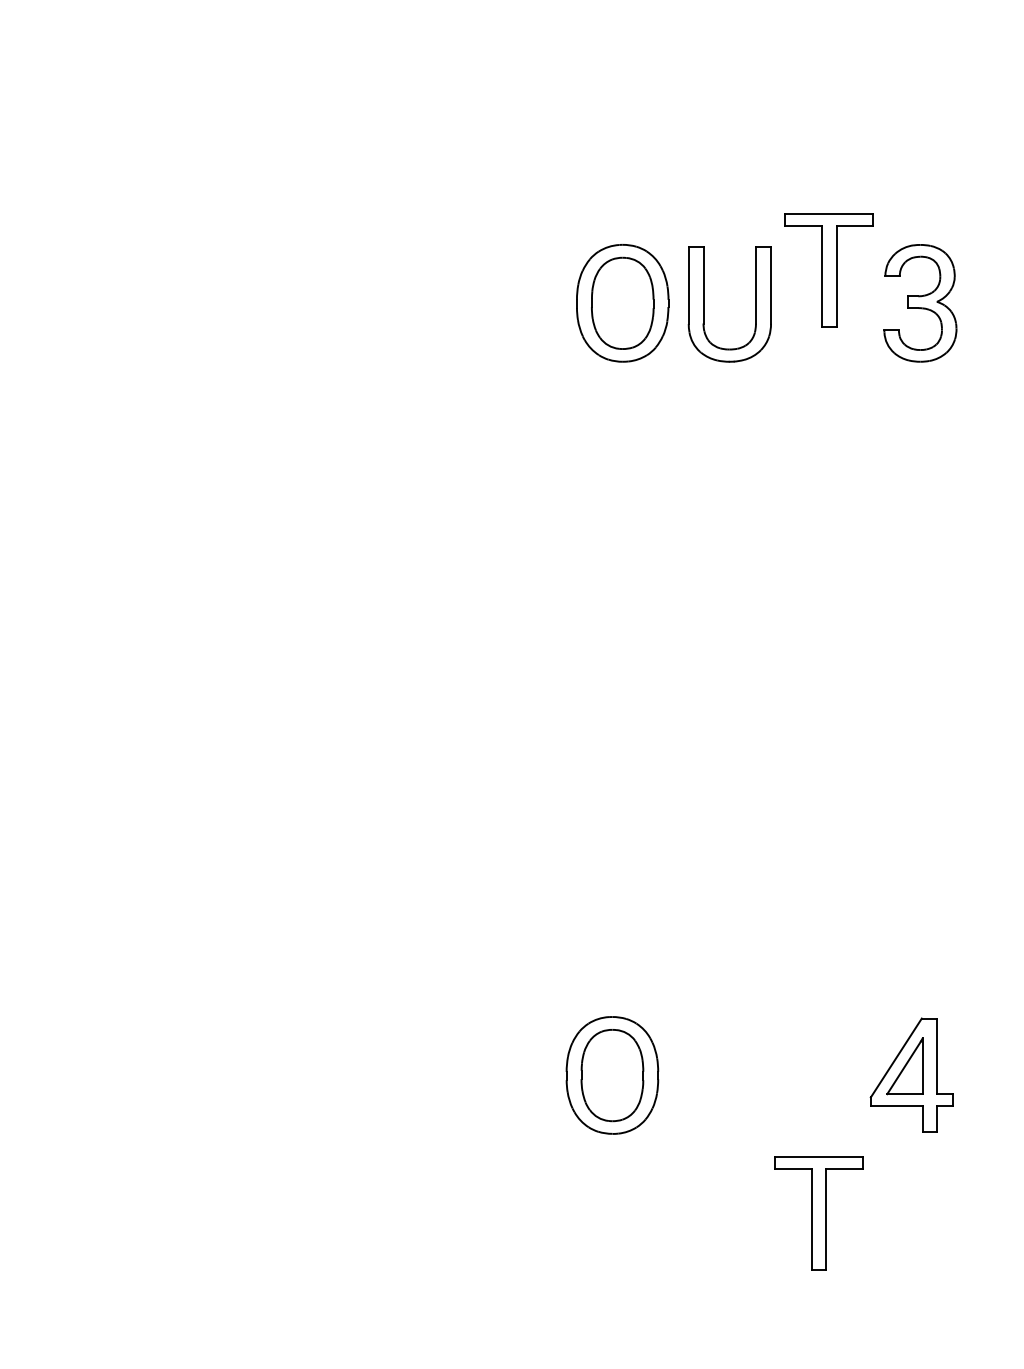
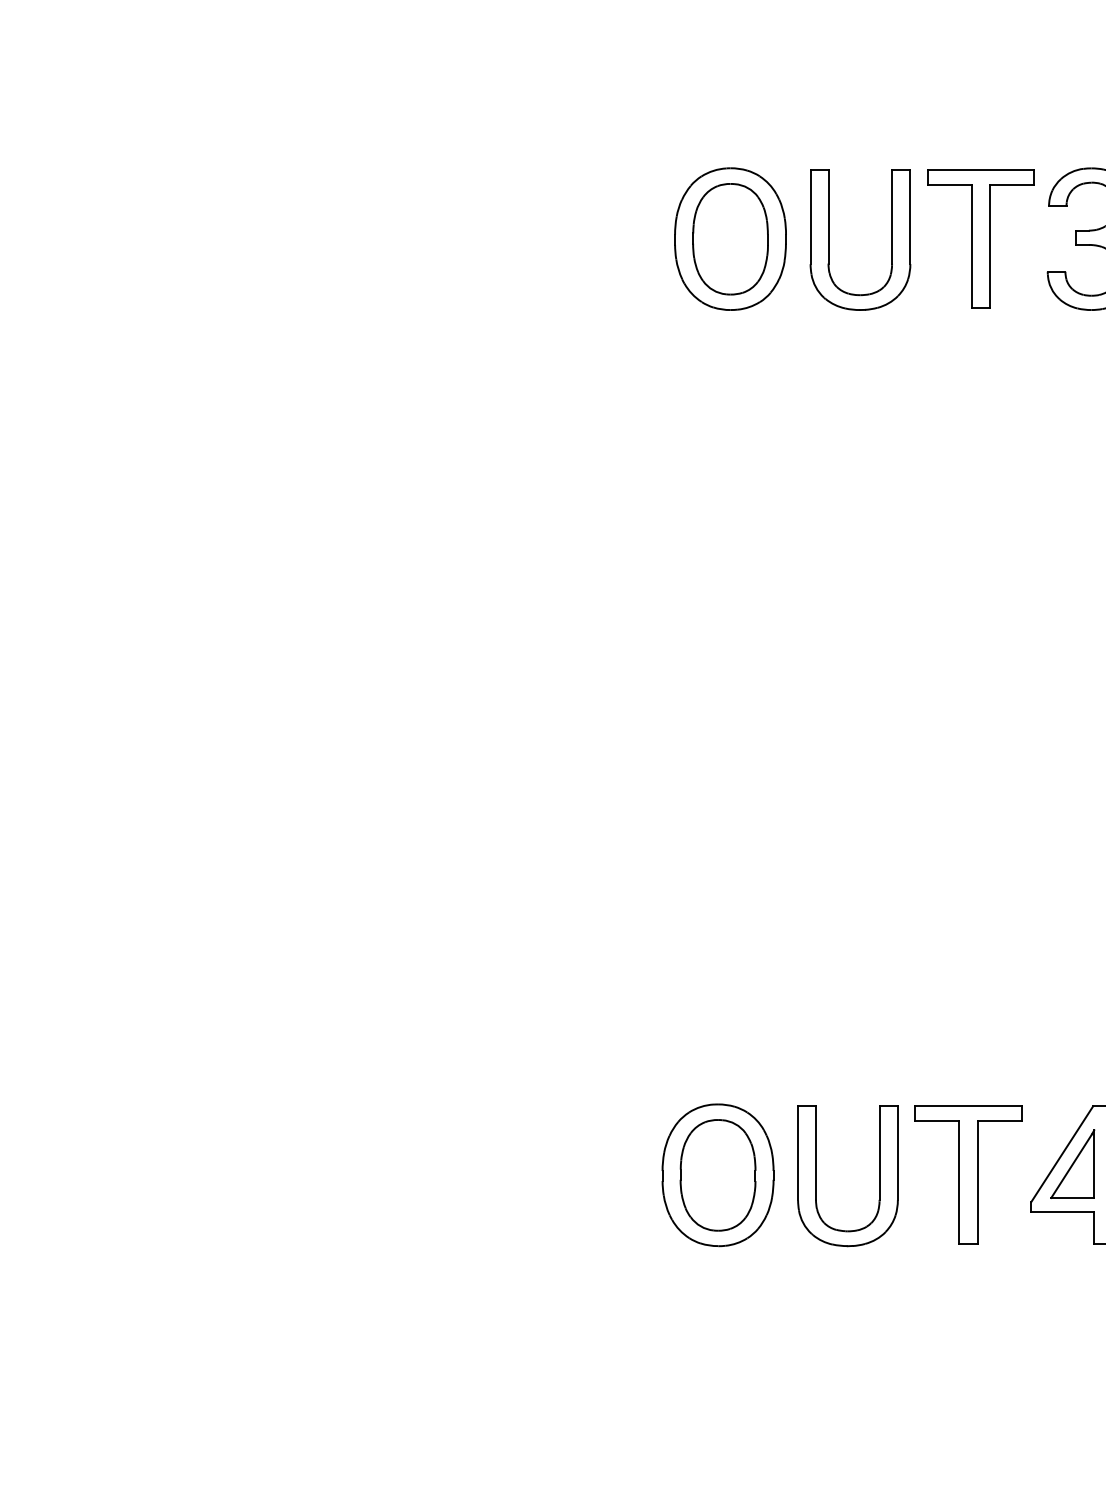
part: (828, 270) -> (980, 239), moved
part: (693, 1076) -> (816, 1176), added
part: (818, 1213) -> (967, 1175), moved

